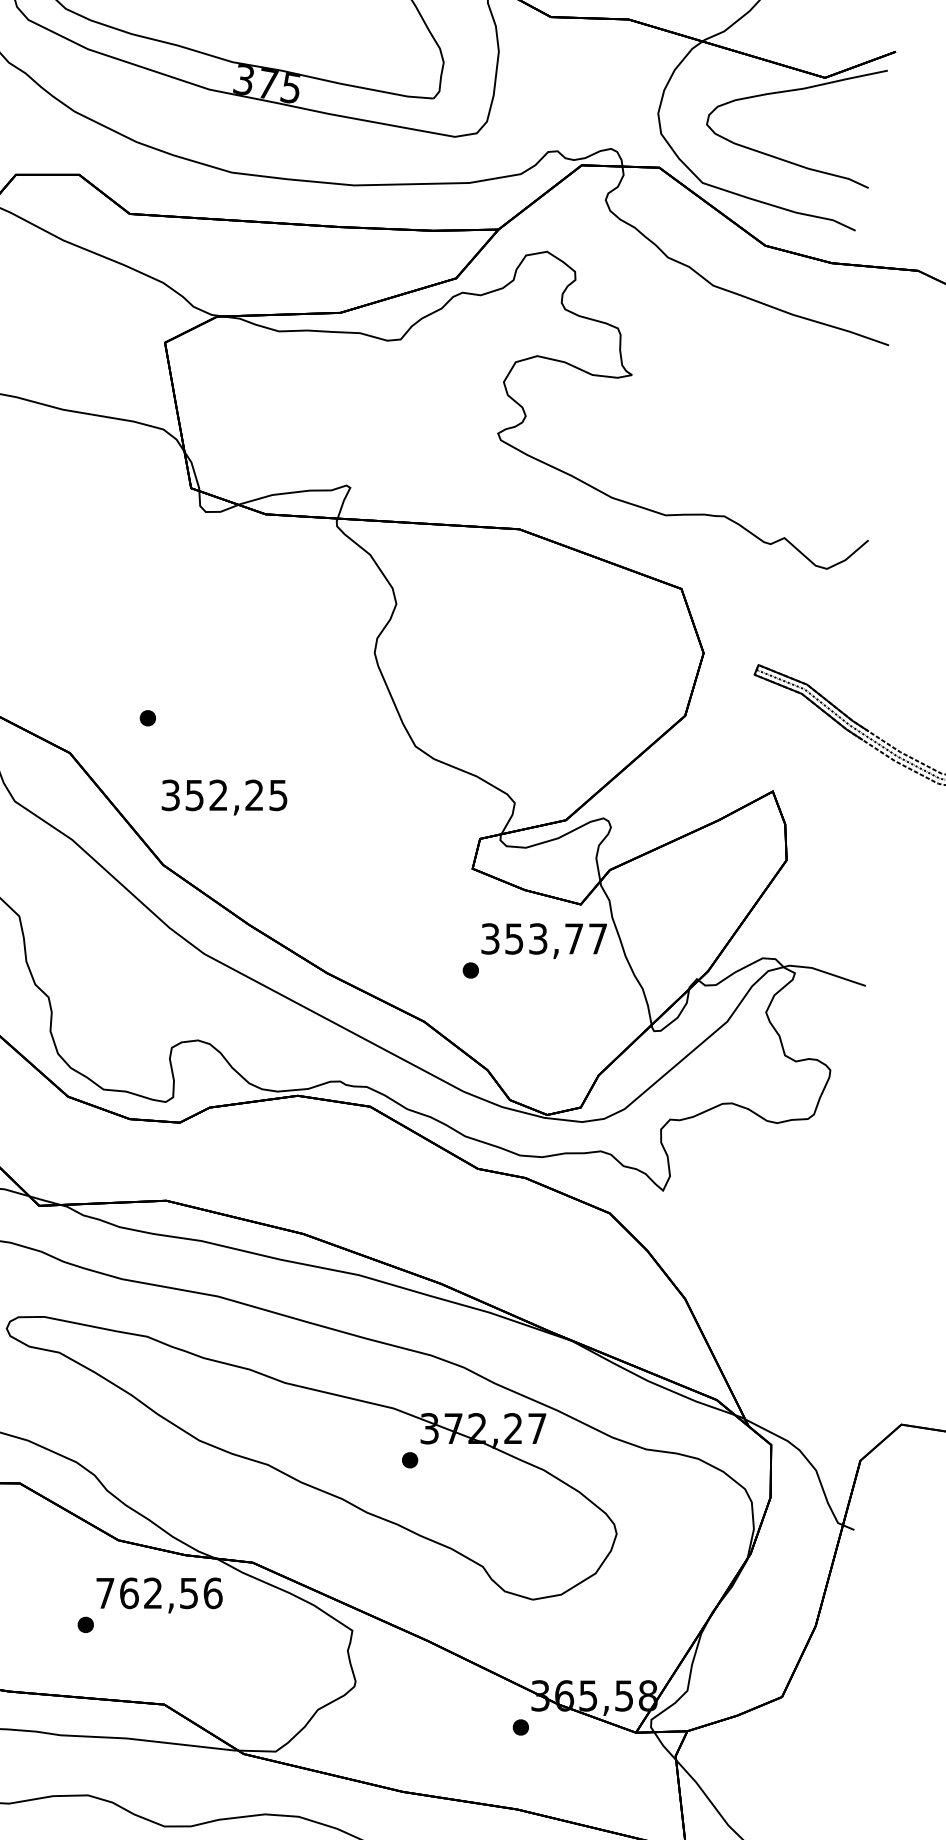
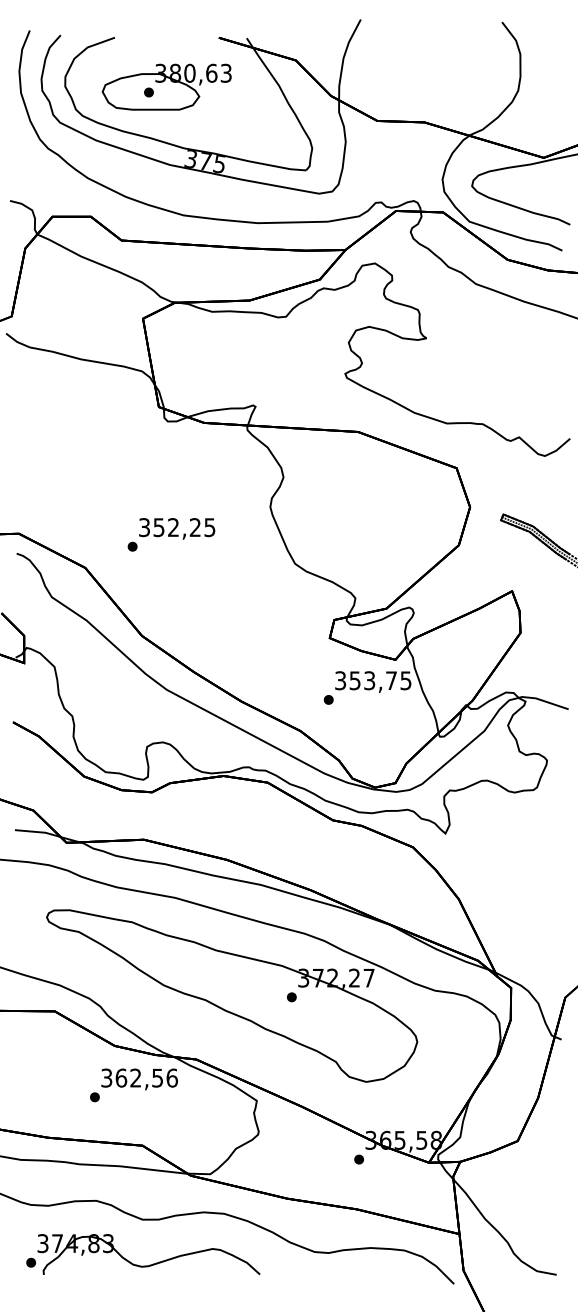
text: (225, 796) -> (177, 528), moved
text: (597, 938) -> (405, 680), 353,77 -> 353,75
text: (104, 1592) -> (106, 1077), 762,56 -> 362,56

